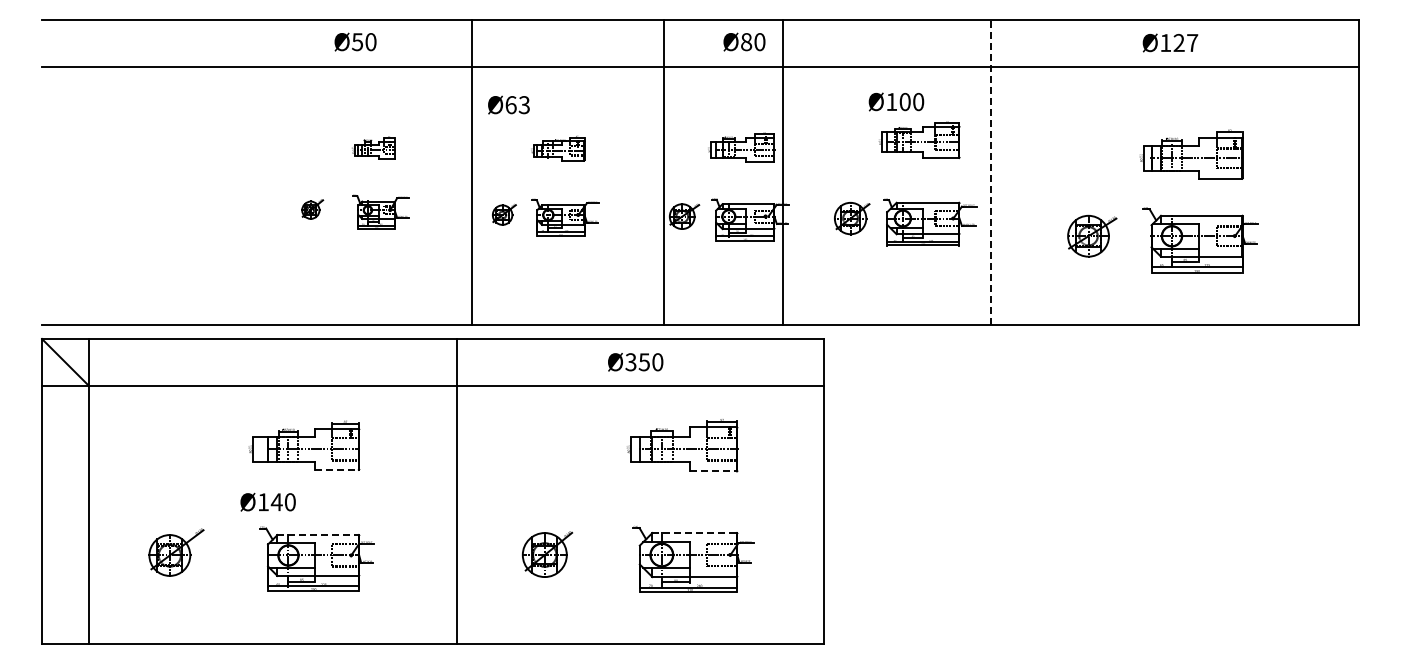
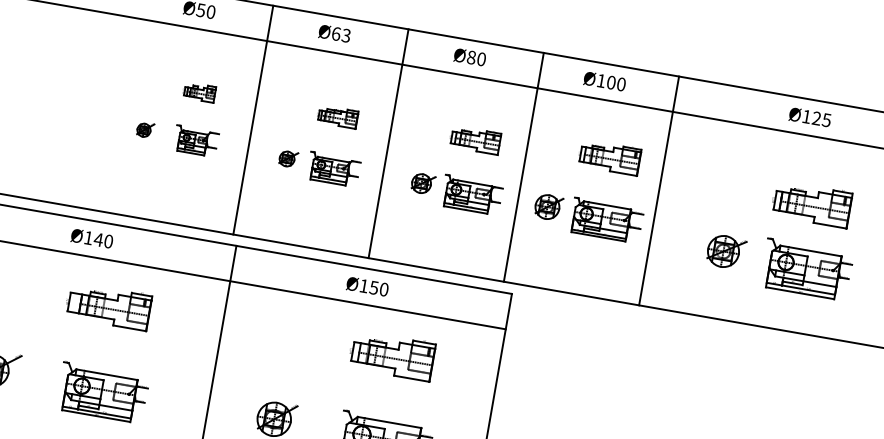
text: (744, 41) -> (470, 56), moved
text: (1192, 43) -> (826, 120), Ø127 -> Ø125
text: (896, 101) -> (604, 81), moved
text: (508, 104) -> (334, 33), moved
line: (472, 172) -> (253, 120), moved
line: (663, 172) -> (388, 143), moved
line: (783, 172) -> (524, 167), moved
line: (991, 172) -> (659, 191), dashed -> solid
text: (630, 362) -> (363, 286), Ø350 -> Ø150
line: (337, 469) -> (130, 328), dashed -> solid
line: (714, 471) -> (412, 378), dashed -> solid
text: (267, 501) -> (91, 238), moved
line: (695, 533) -> (390, 422), dashed -> solid
line: (318, 535) -> (107, 375), dashed -> solid

